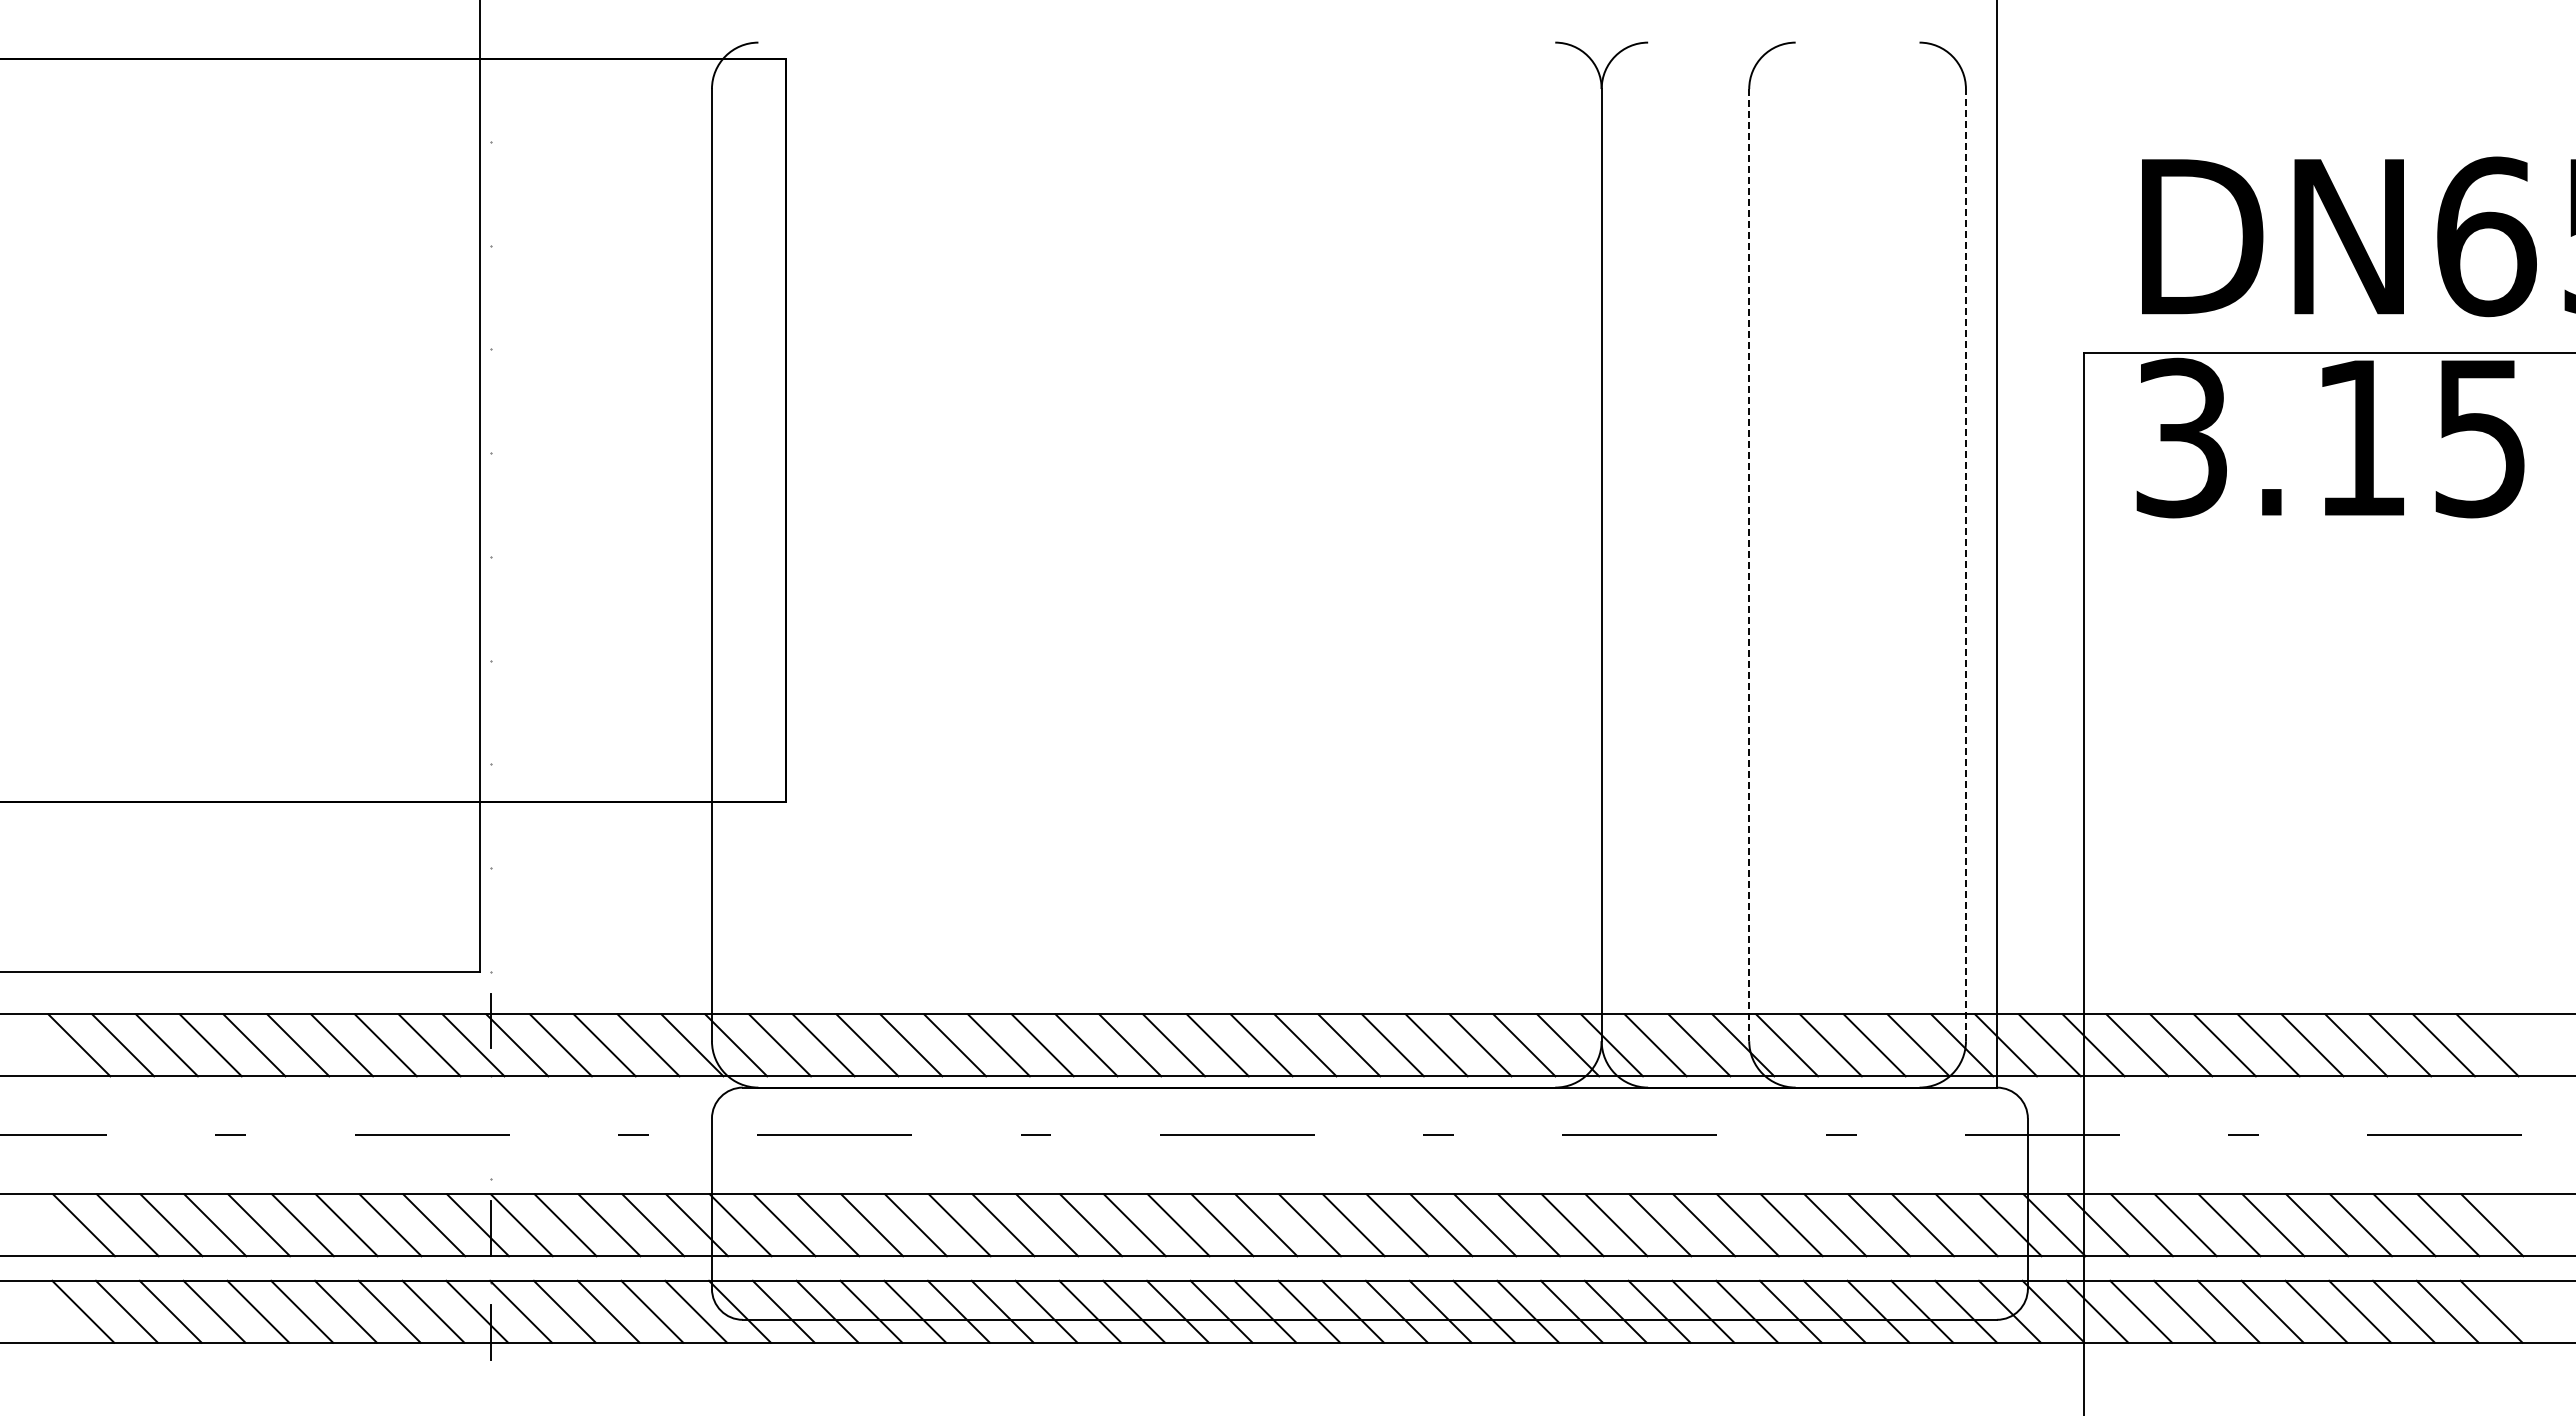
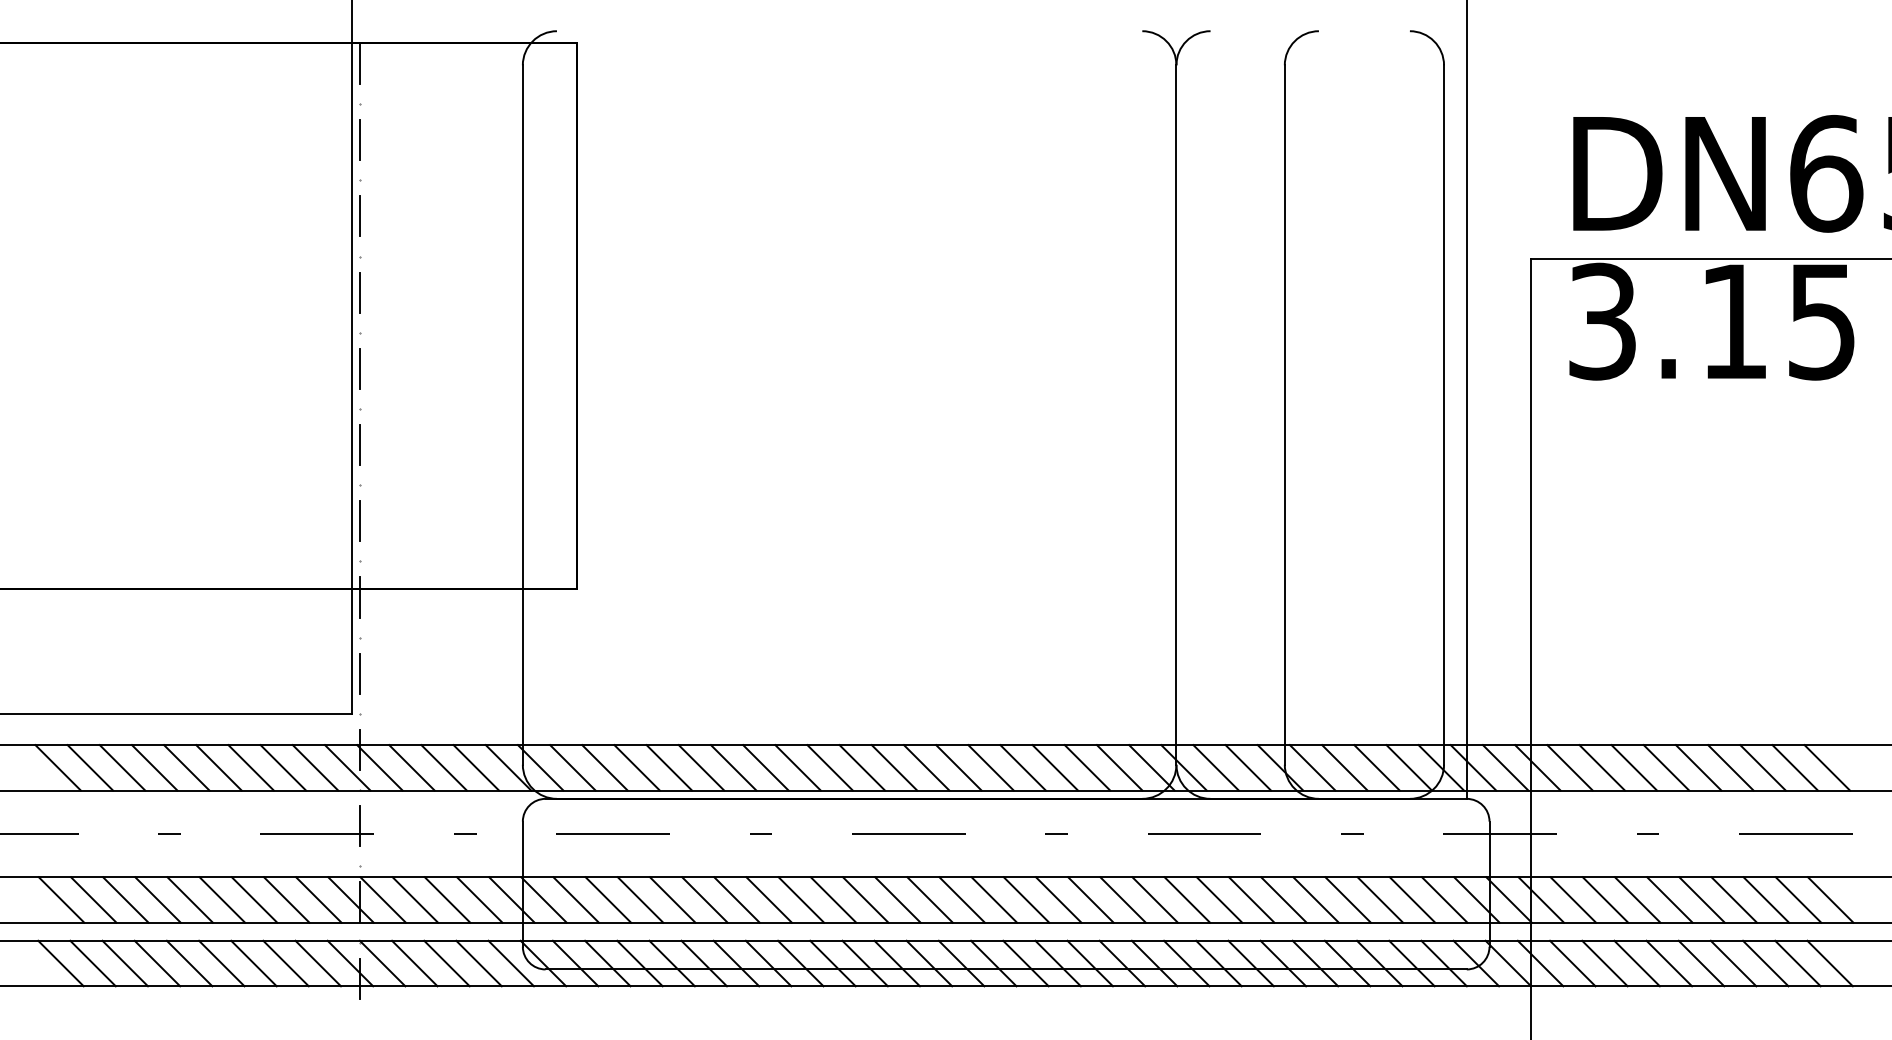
line: (490, 86) -> (360, 63), added
line: (490, 190) -> (360, 139), added
line: (490, 294) -> (360, 216), added
line: (490, 398) -> (360, 292), added
line: (490, 502) -> (360, 369), added
line: (1965, 564) -> (1443, 414), dashed -> solid
line: (1749, 565) -> (1285, 415), dashed -> solid
line: (490, 605) -> (360, 444), added
line: (490, 709) -> (360, 521), added
line: (490, 813) -> (360, 597), added
line: (490, 917) -> (360, 673), added
line: (490, 1124) -> (360, 825), added

